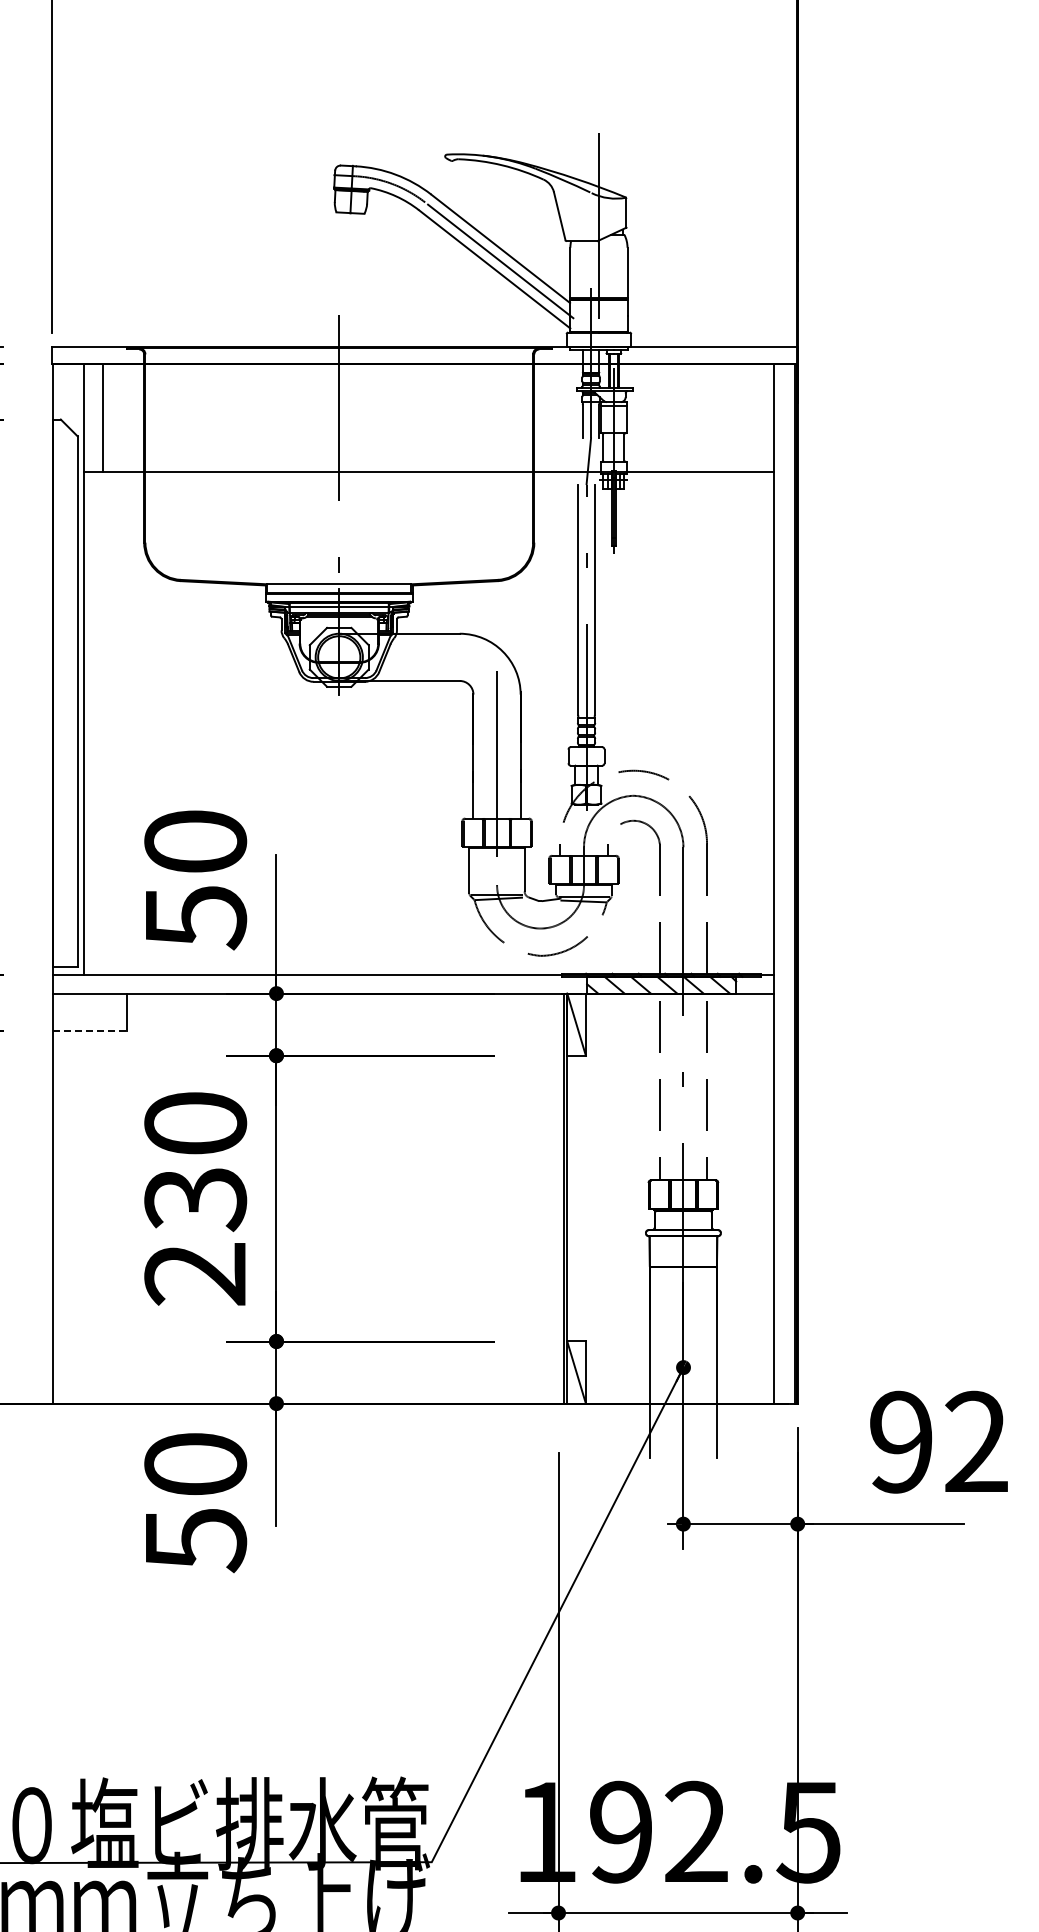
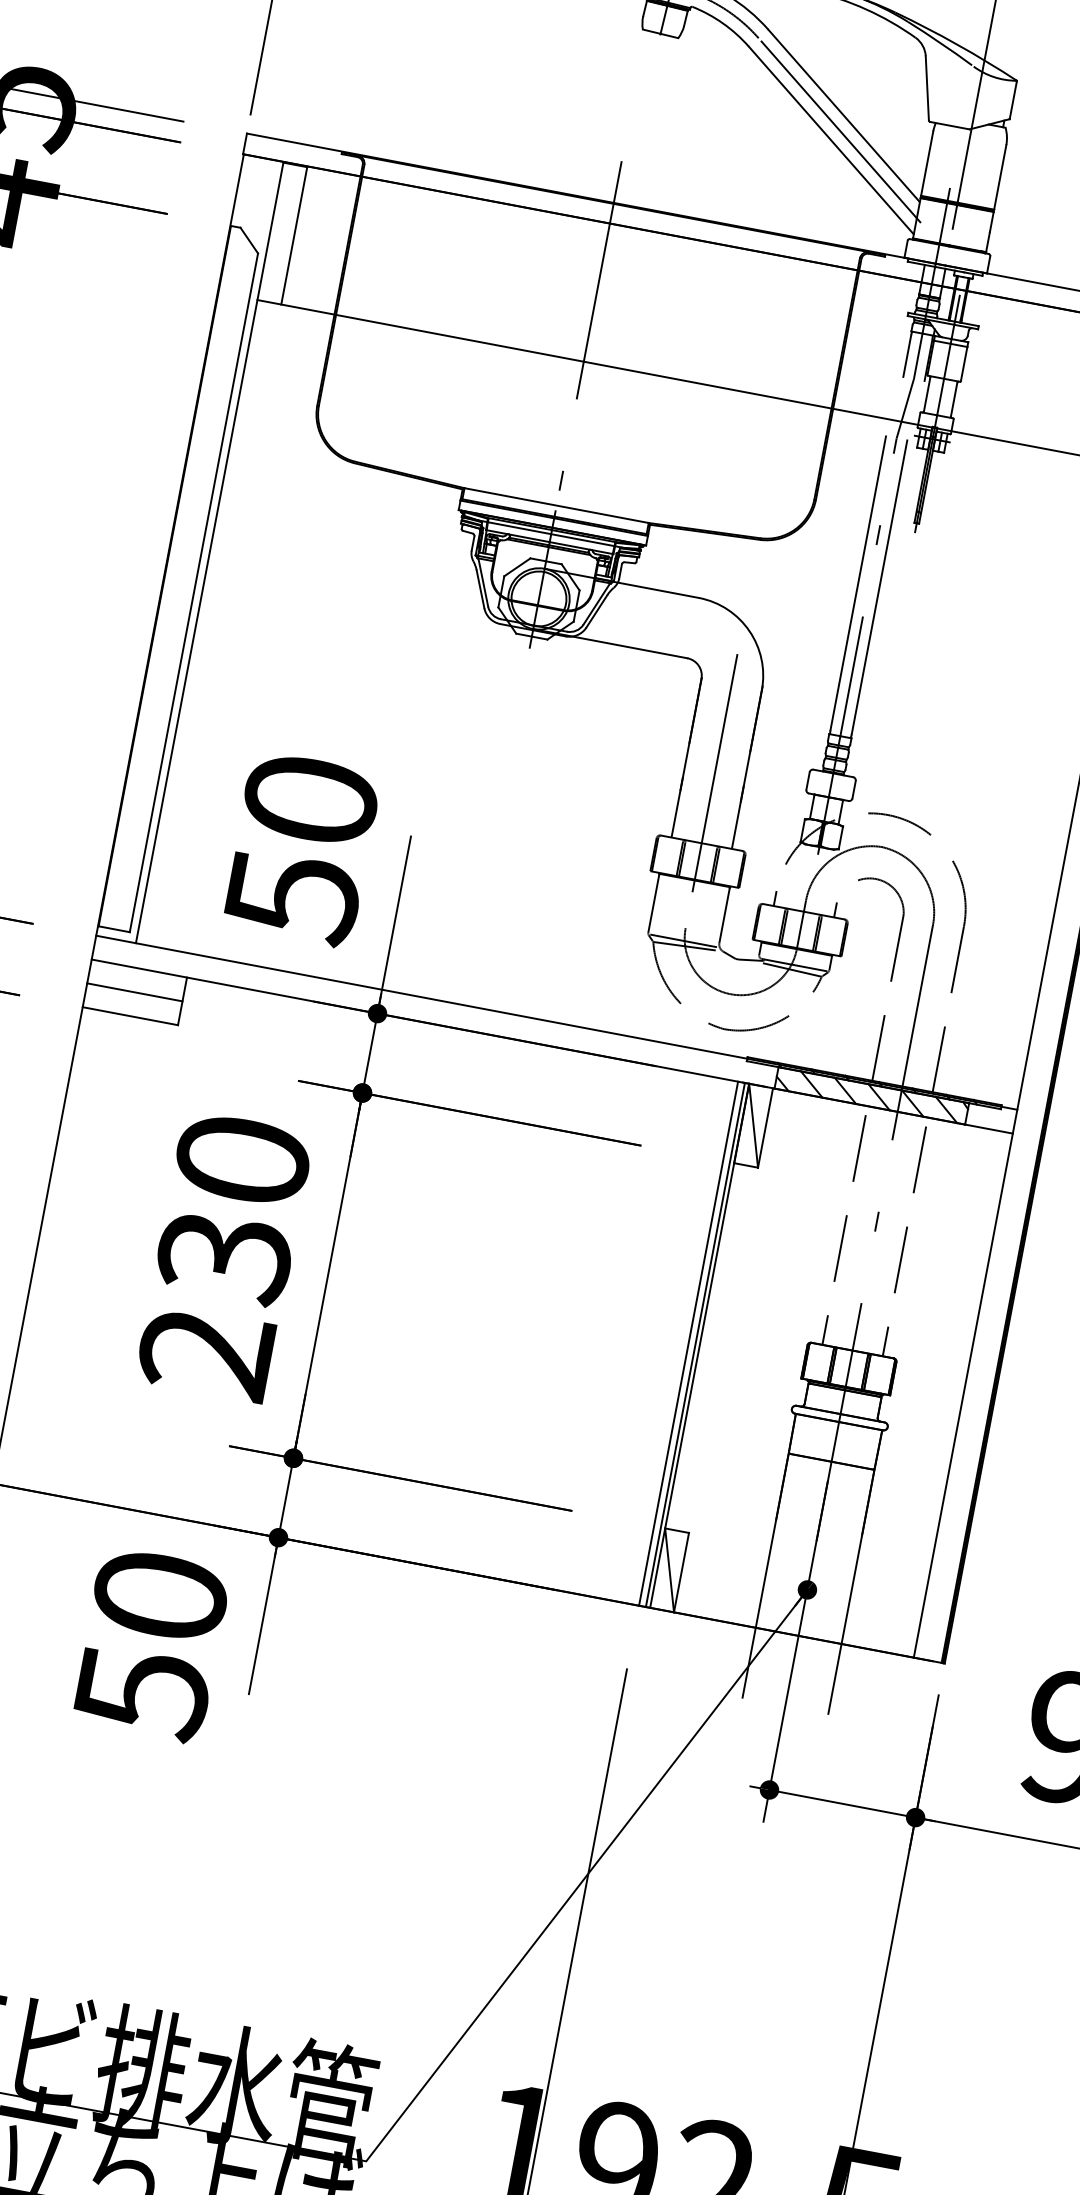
line: (89, 1012) -> (133, 992), added
line: (90, 1030) -> (130, 1015), dashed -> solid
line: (558, 1198) -> (688, 1343), added

